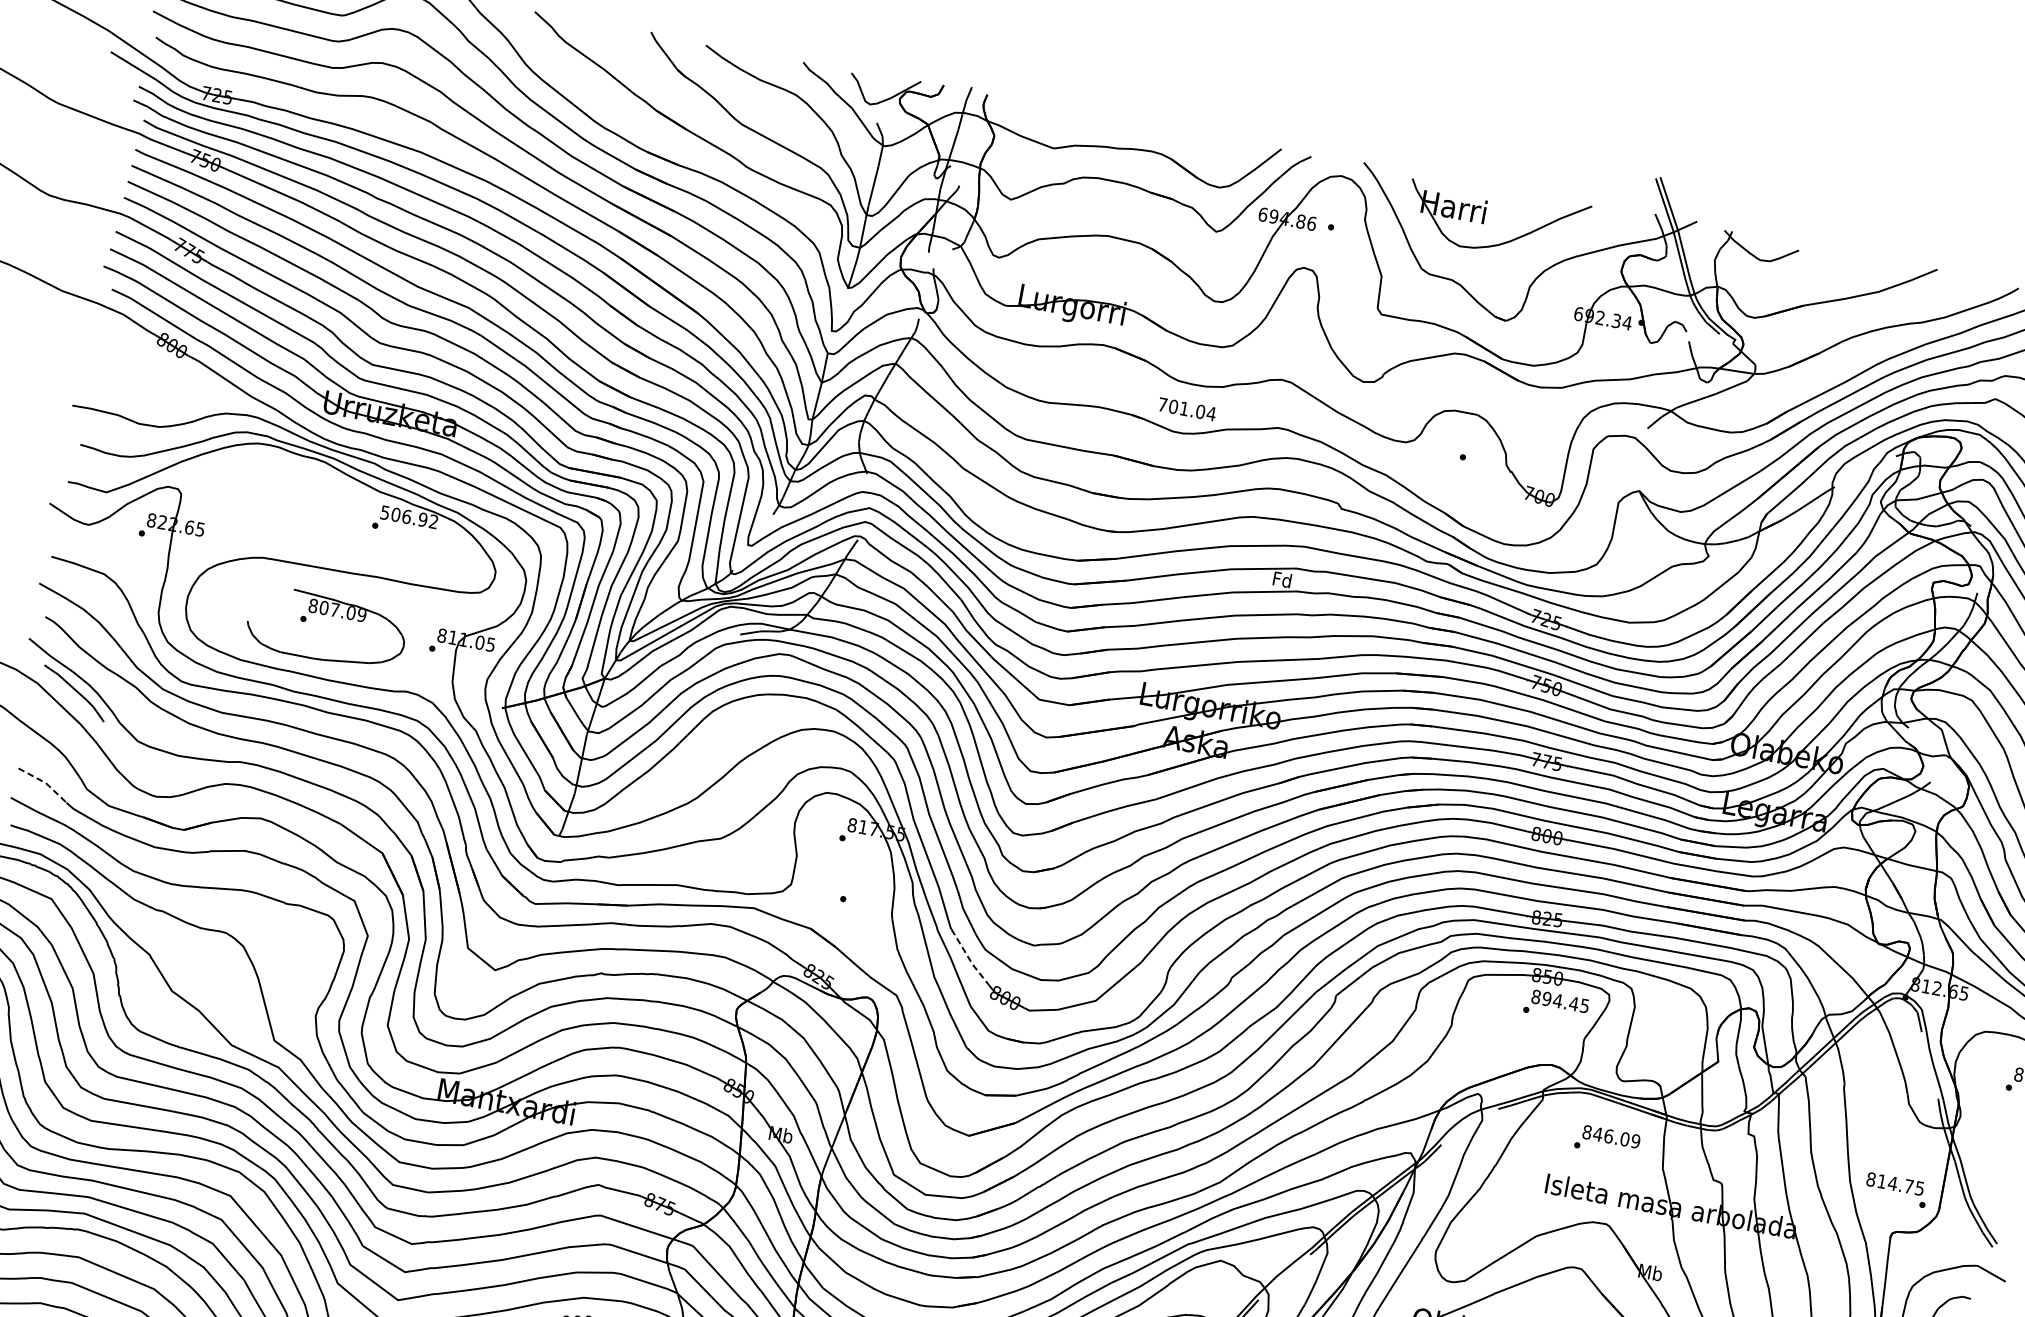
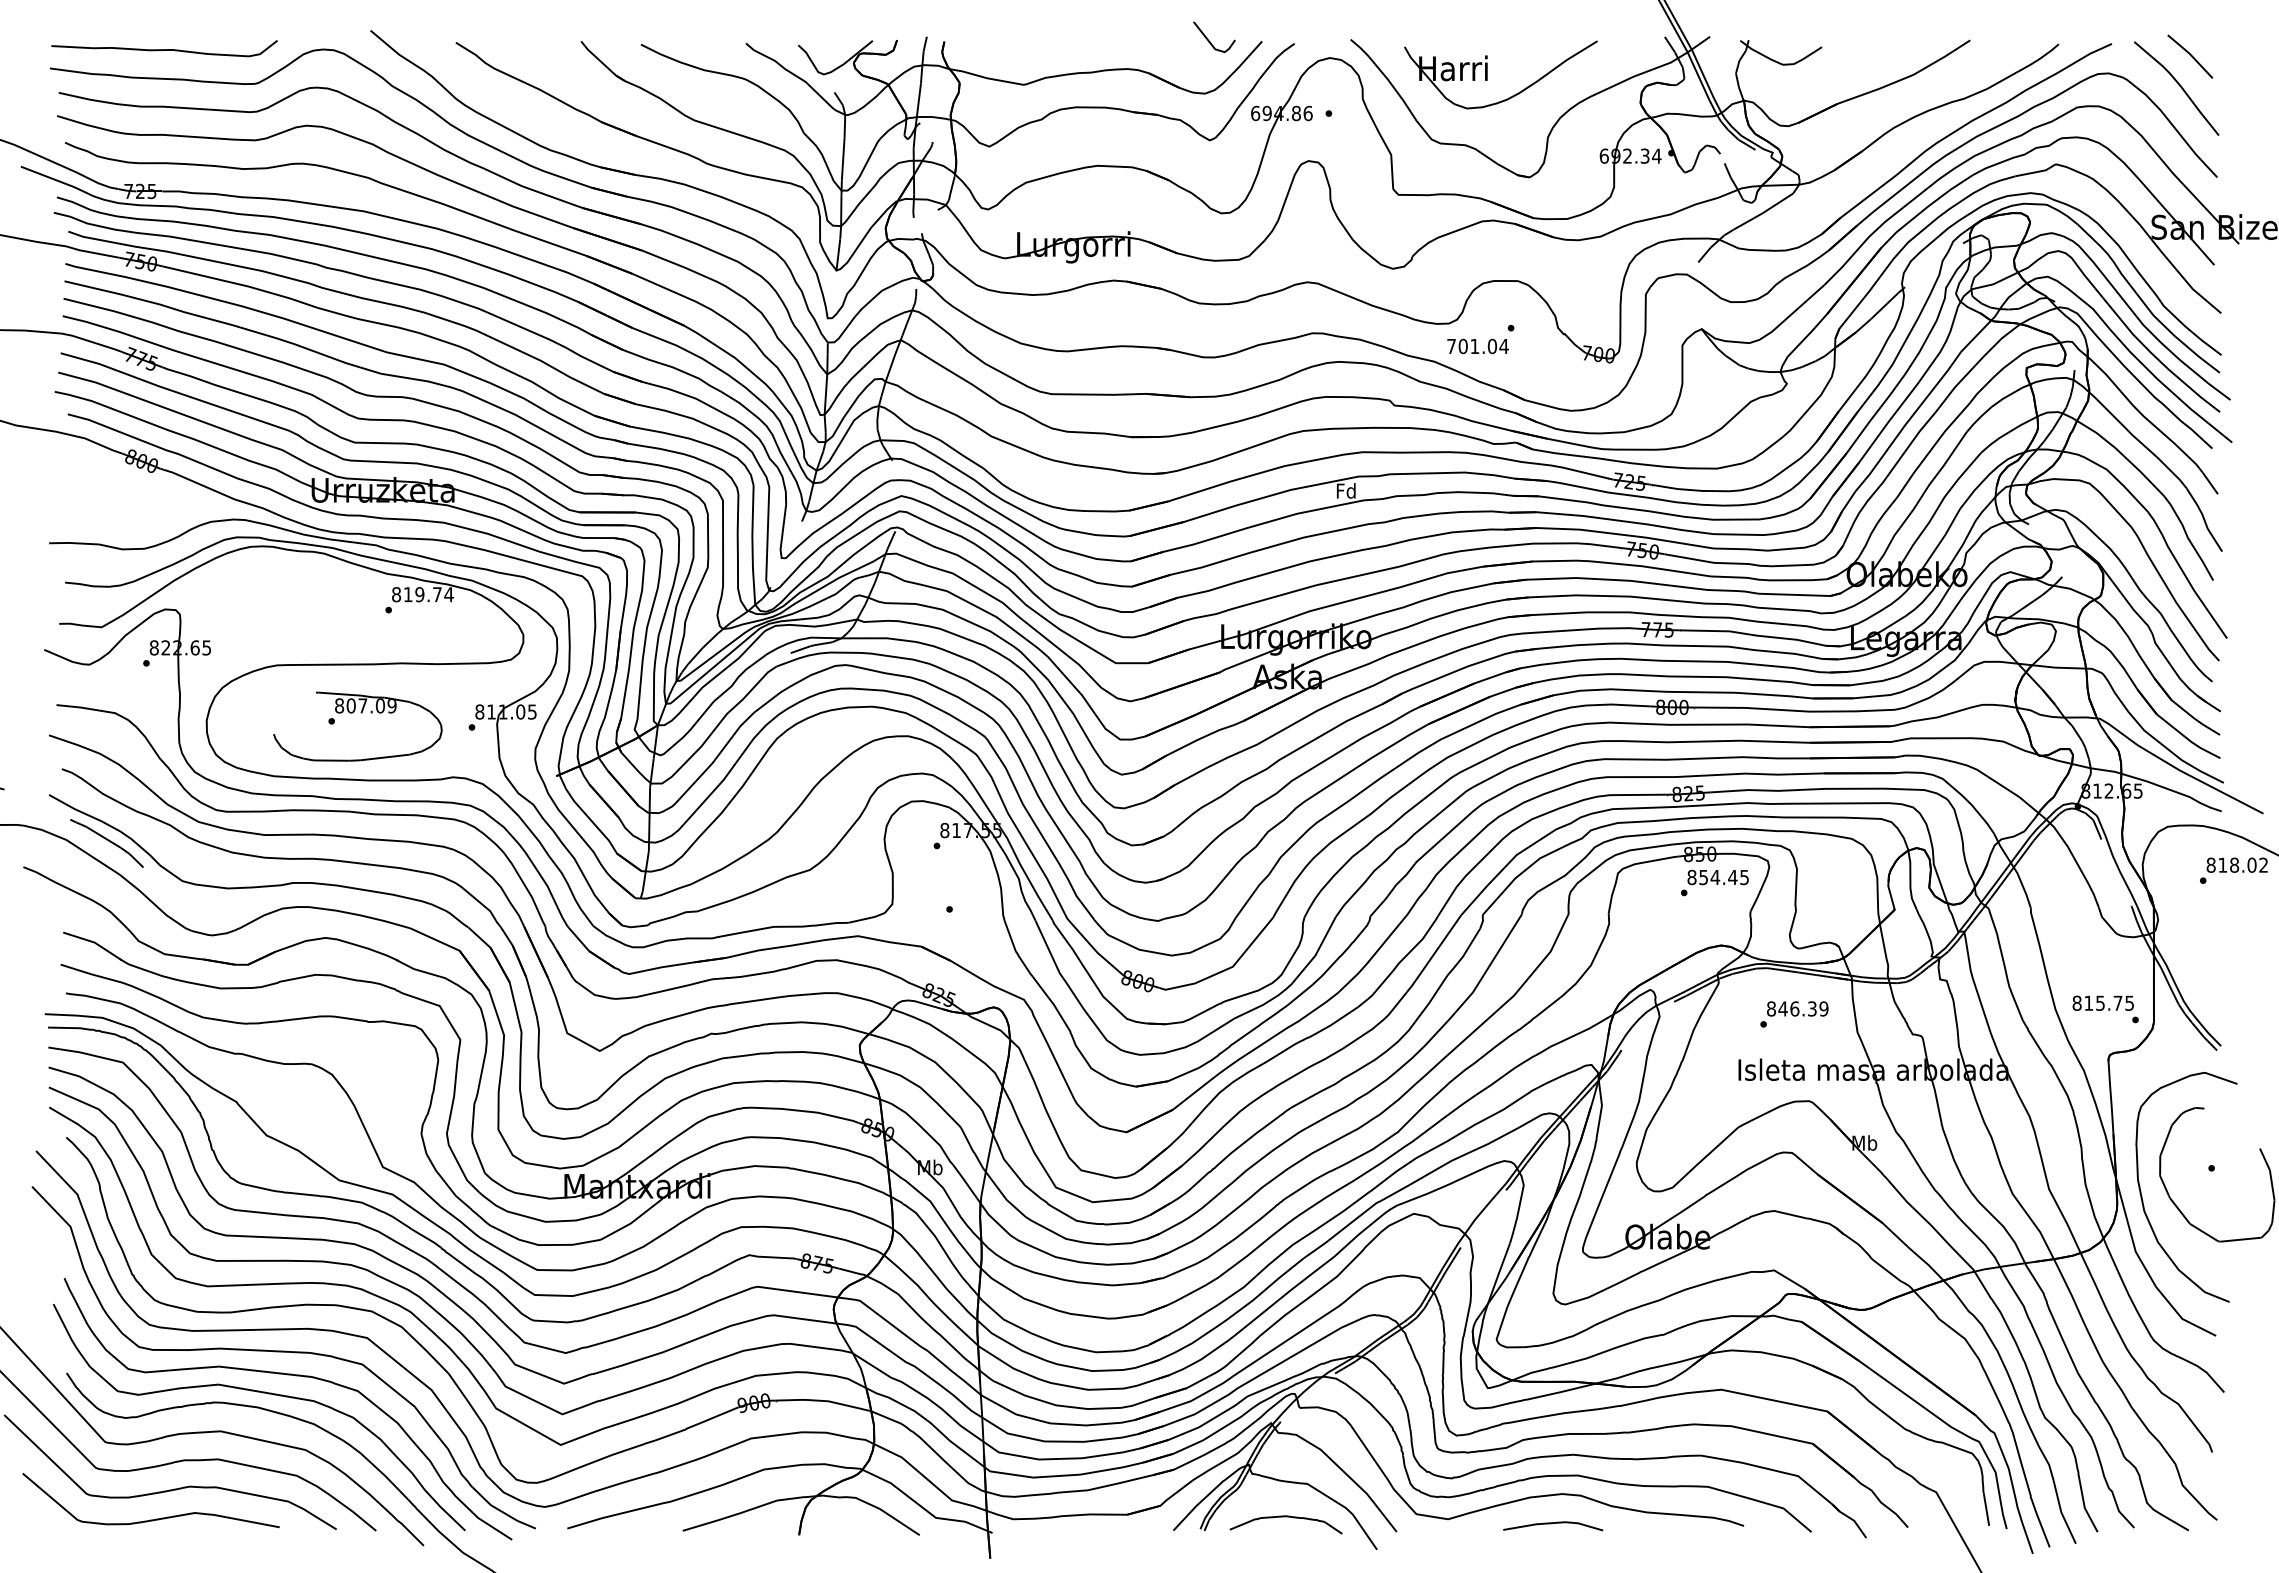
line: (1233, 140) -> (1210, 41), added
text: (1186, 409) -> (1477, 346), moved
text: (409, 517) -> (422, 594), 506.92 -> 819.74
line: (45, 783) -> (94, 942), dashed -> solid
line: (969, 959) -> (1093, 947), dashed -> solid
text: (1546, 998) -> (1703, 876), 894.45 -> 854.45
text: (1624, 1138) -> (1811, 1008), 846.09 -> 846.39
text: (1892, 1182) -> (2100, 1002), 814.75 -> 815.75

